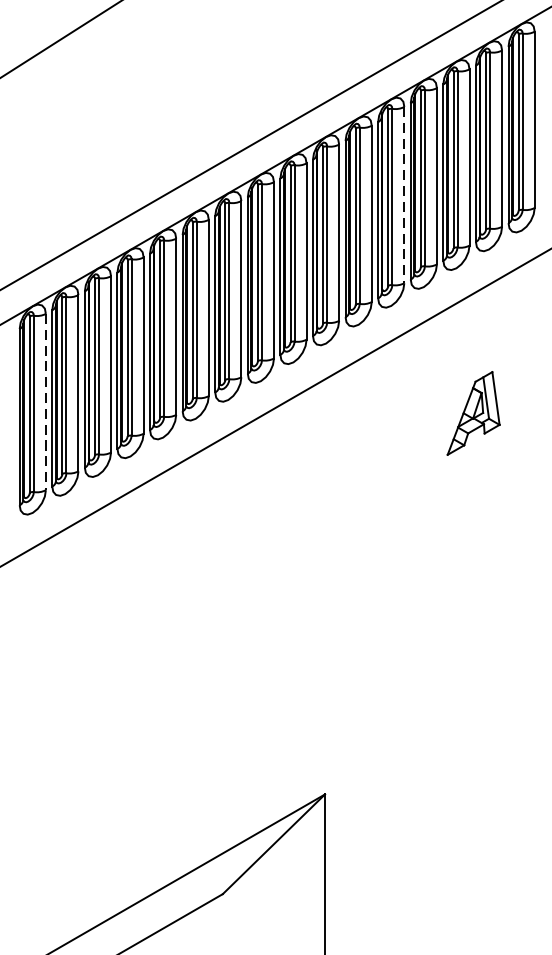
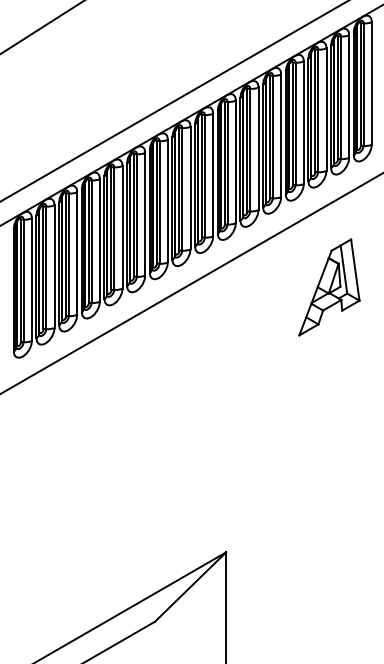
line: (404, 196) -> (281, 136), dashed -> solid
line: (45, 403) -> (31, 280), dashed -> solid
part: (473, 413) -> (329, 287), size x1.67

